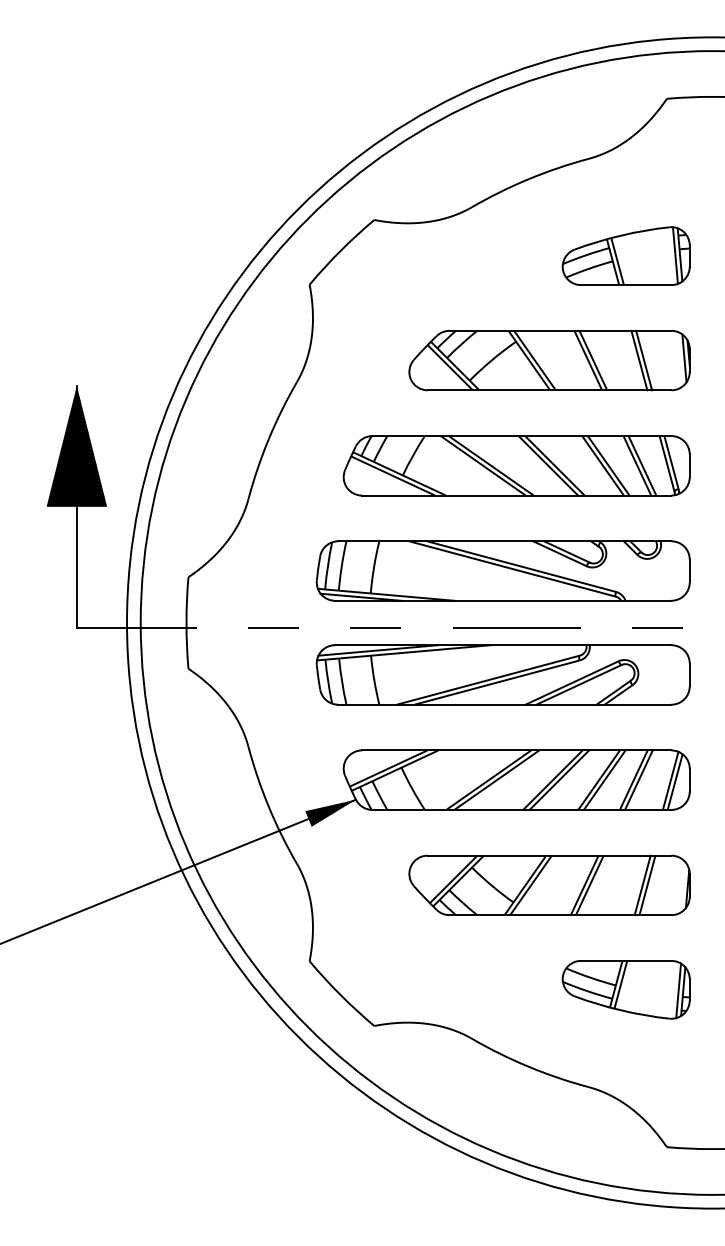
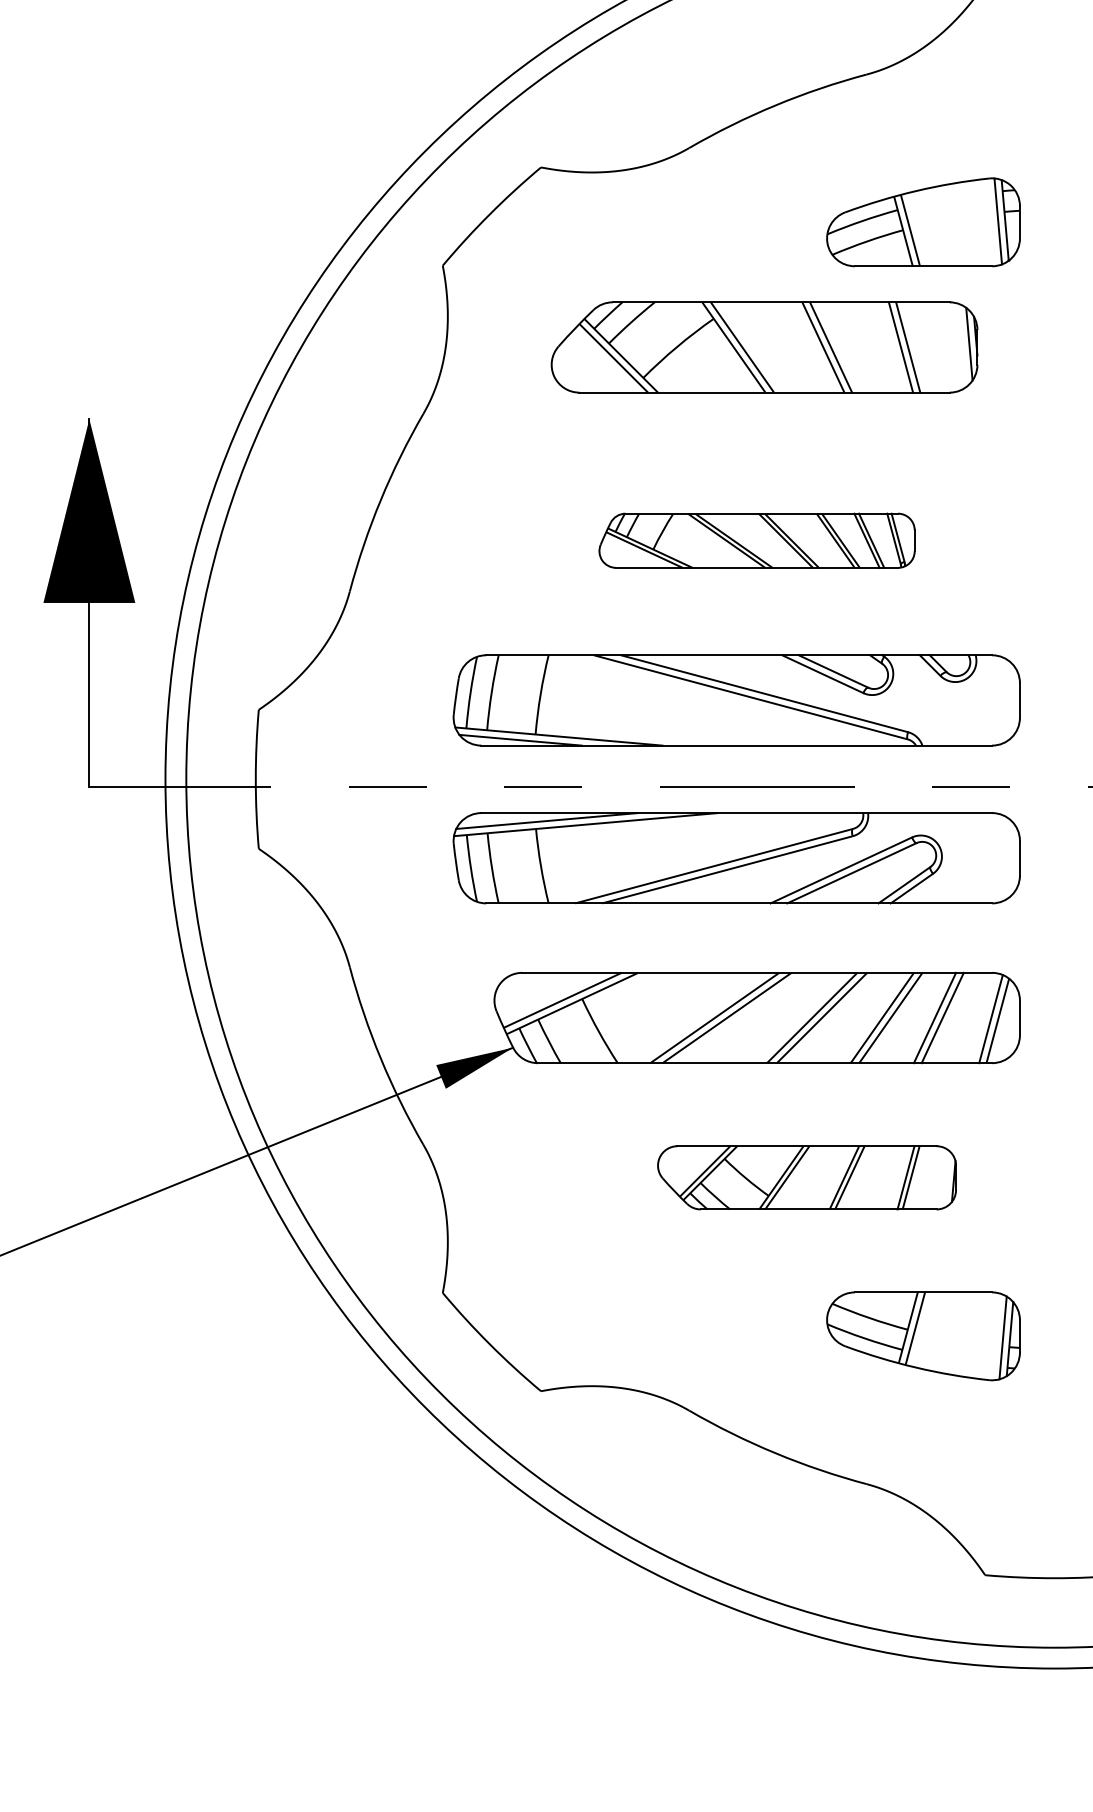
part: (549, 360) -> (764, 347), moved
part: (516, 465) -> (756, 540), size x0.6
part: (549, 885) -> (806, 1177), size x0.7

